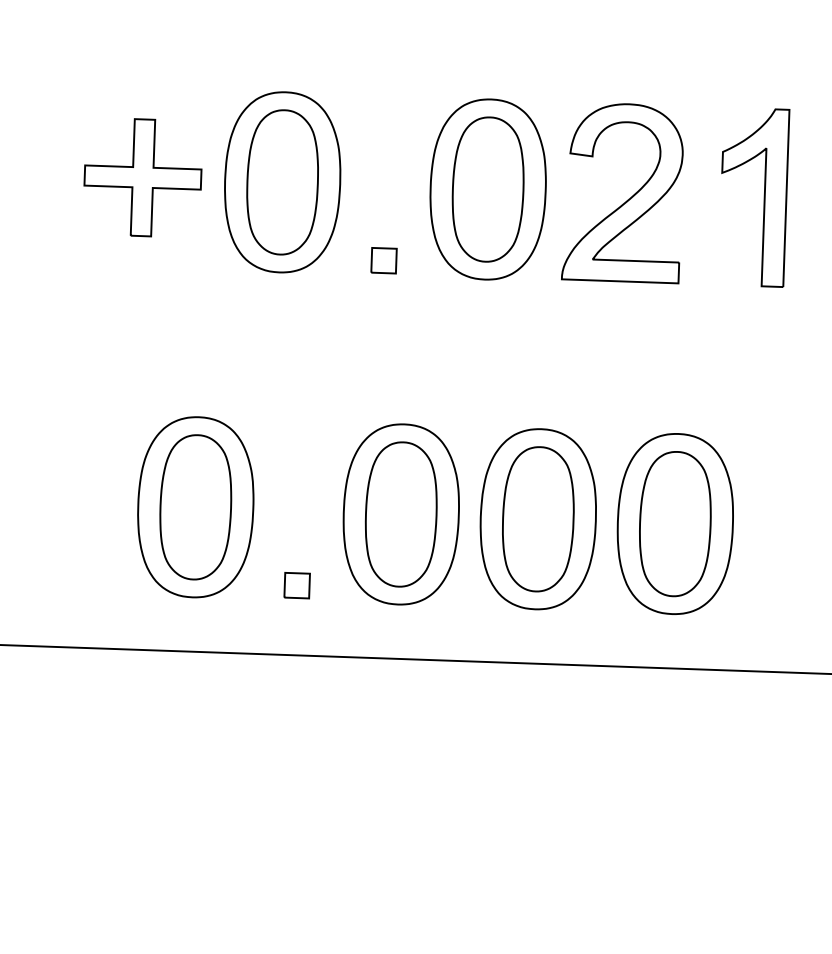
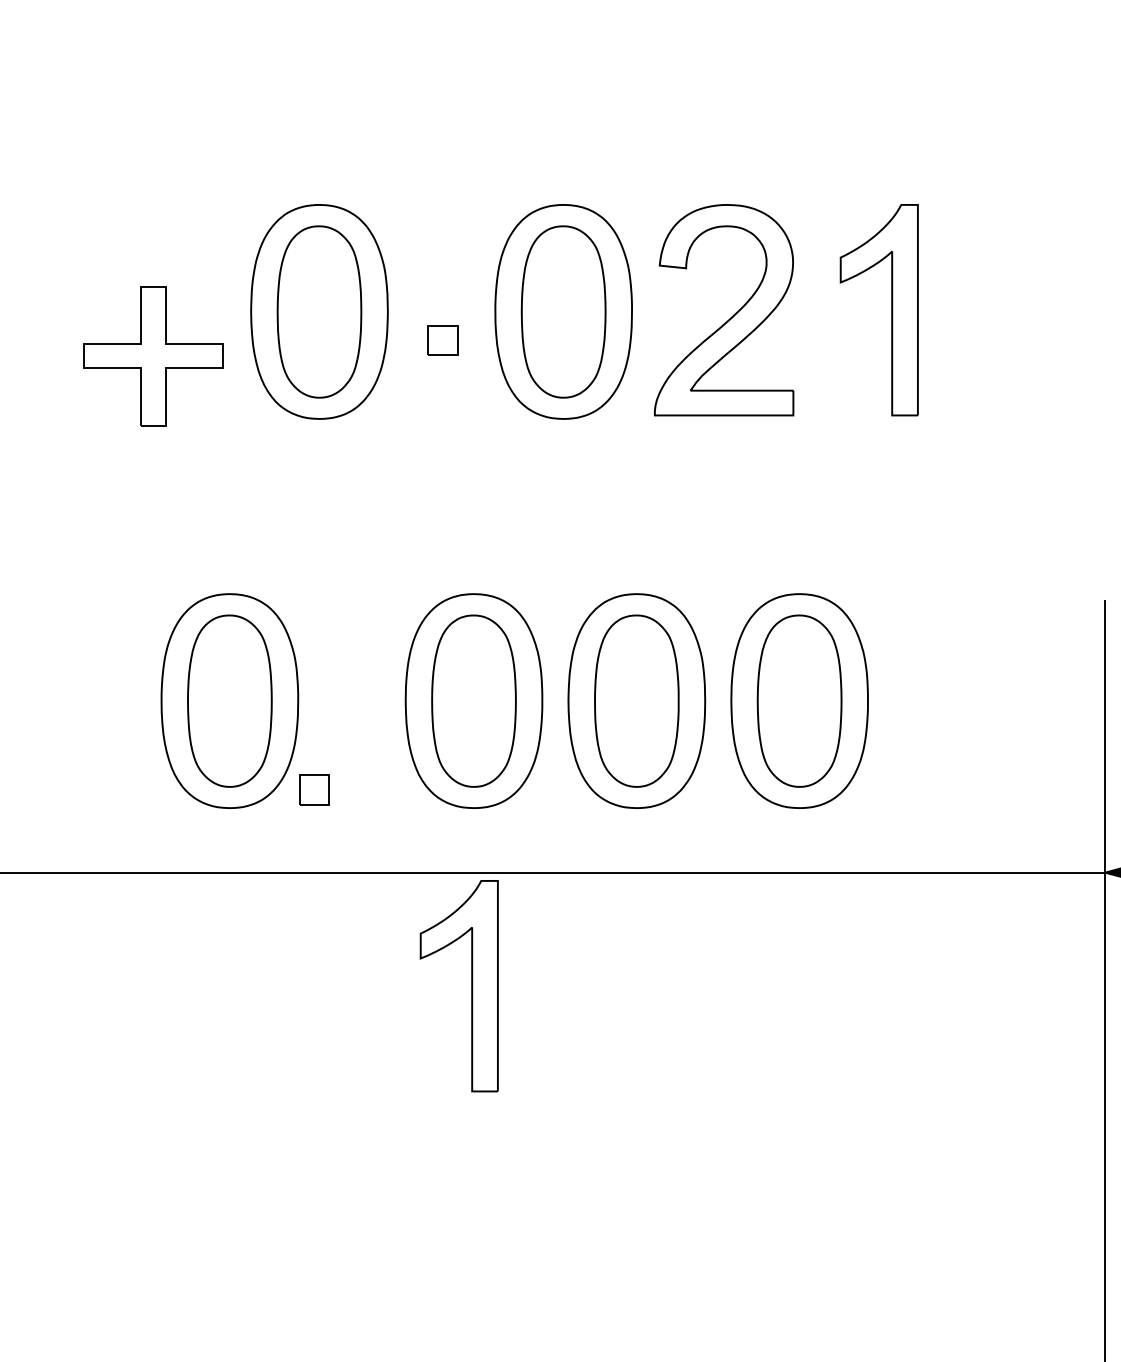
part: (142, 177) -> (153, 356), moved
part: (383, 260) -> (442, 340), moved
part: (297, 585) -> (314, 789), moved
part: (390, 754) -> (471, 986), added

